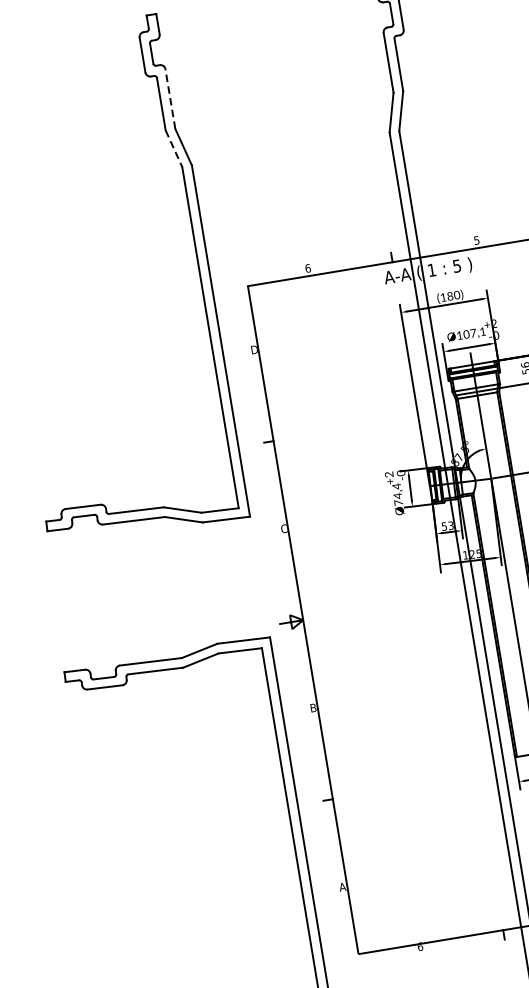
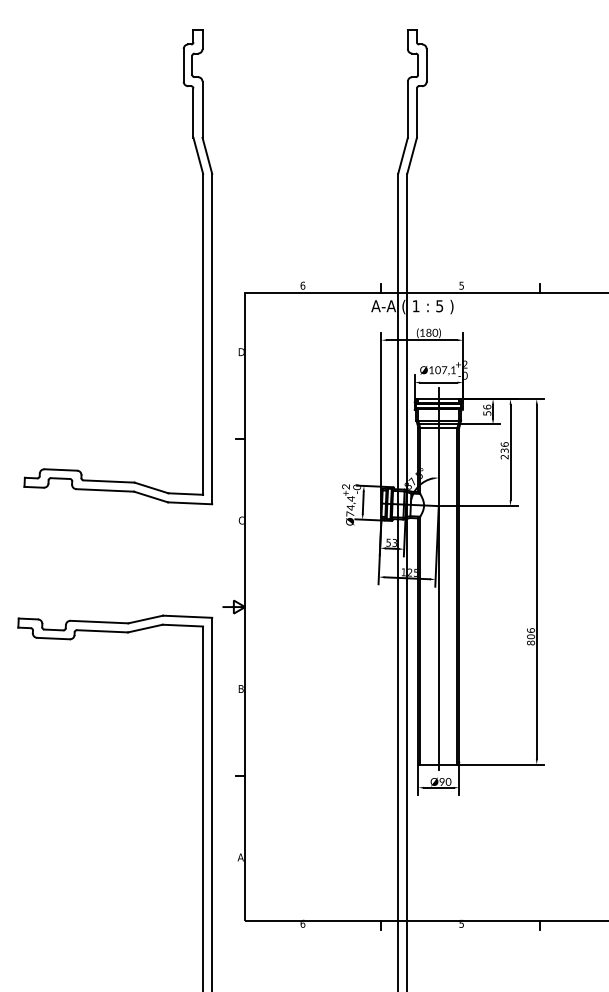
line: (170, 98) -> (202, 109), dashed -> solid
line: (174, 148) -> (198, 155), dashed -> solid

